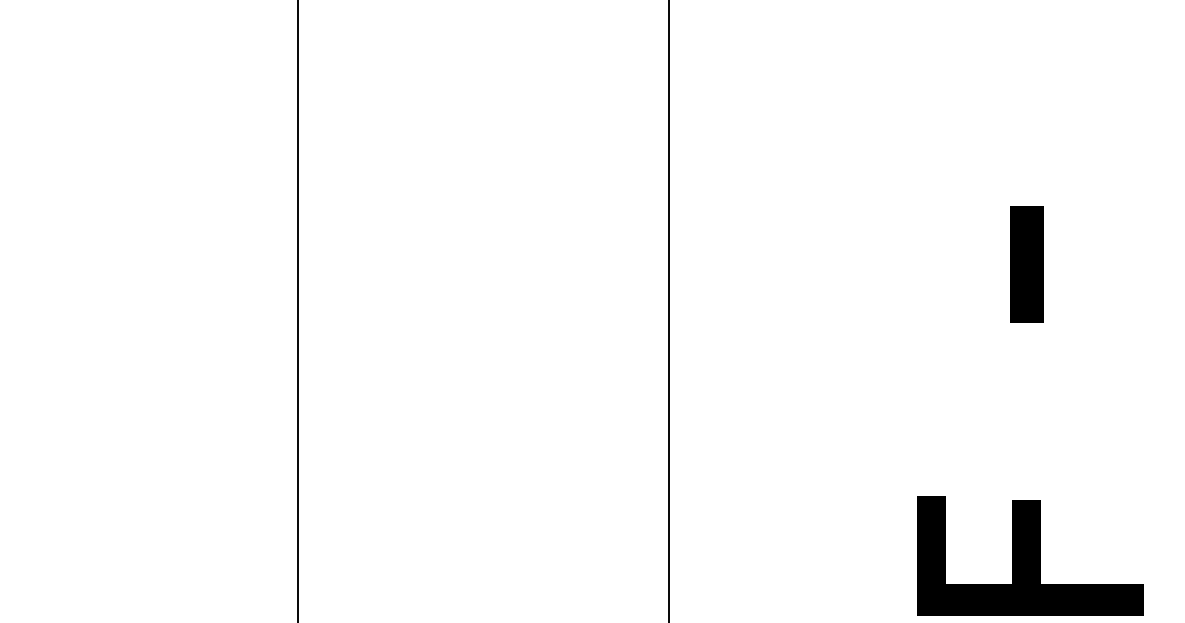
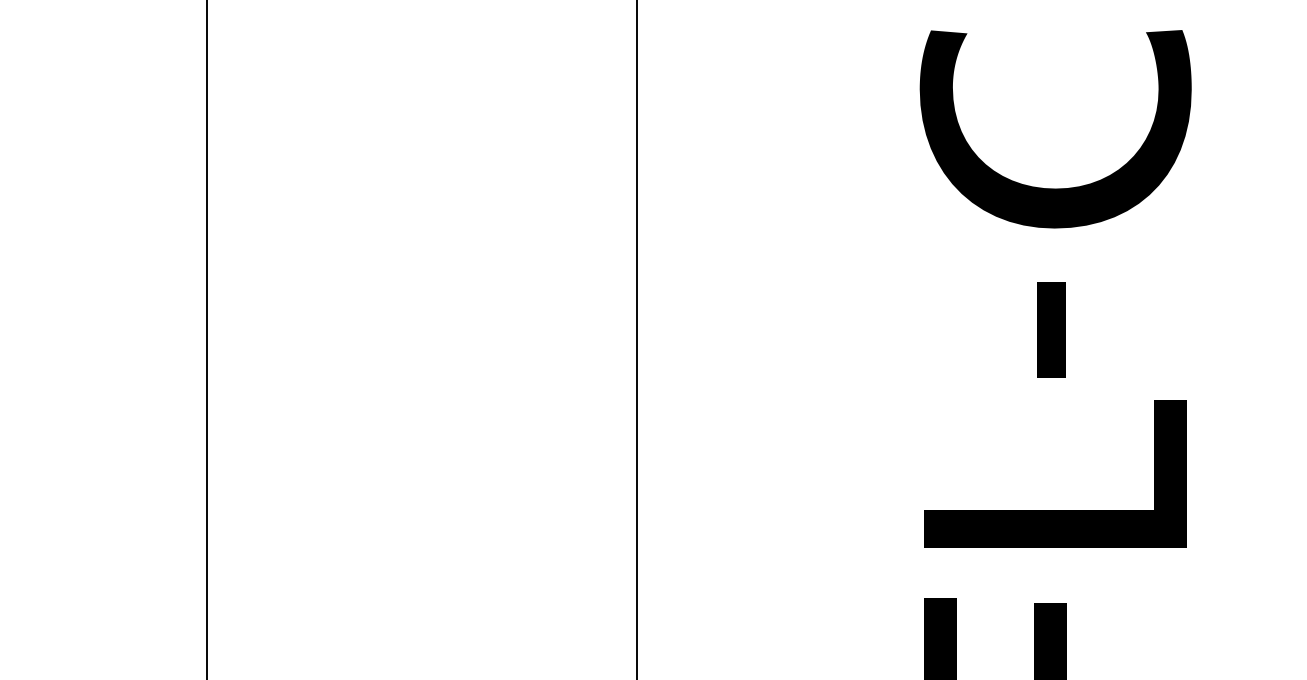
fill: (1030, 90) -> (1055, 128), added
part: (1026, 263) -> (1051, 329), size x0.71
fill: (1030, 388) -> (1055, 474), added

